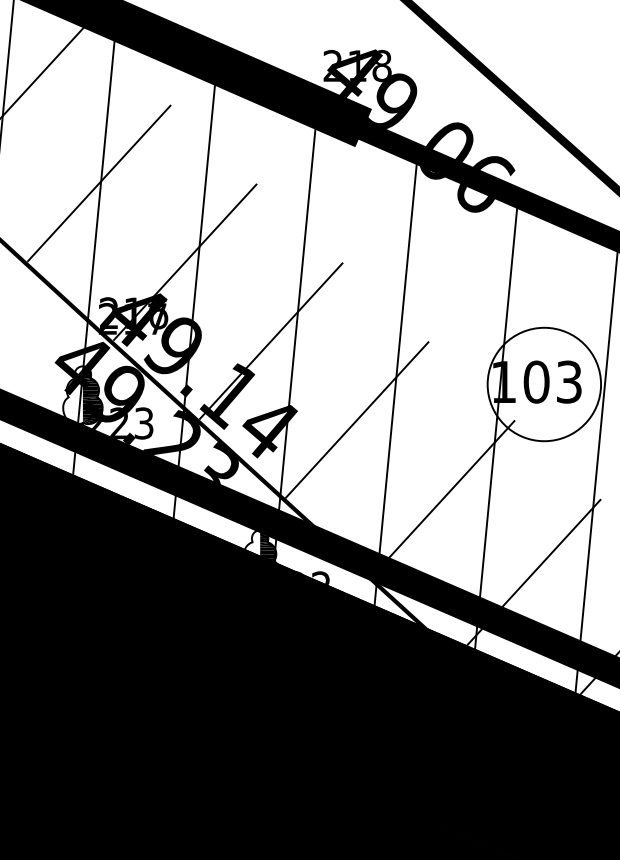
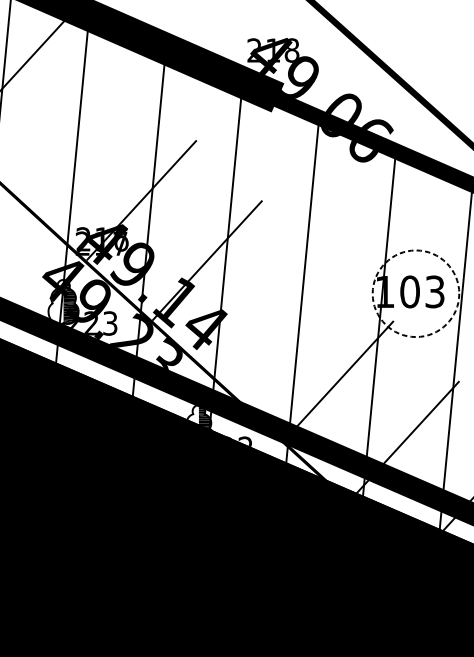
line: (99, 183) -> (76, 140), removed
circle: (544, 384) -> (416, 293), solid -> dashed
line: (357, 419) -> (273, 320), removed

